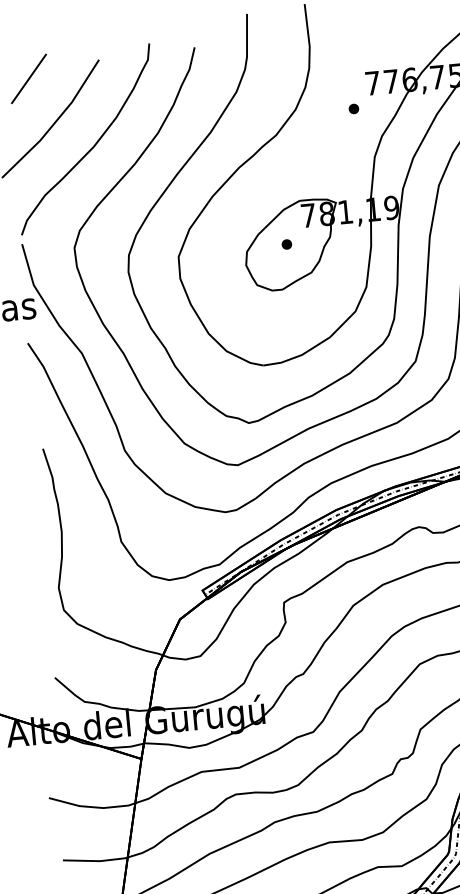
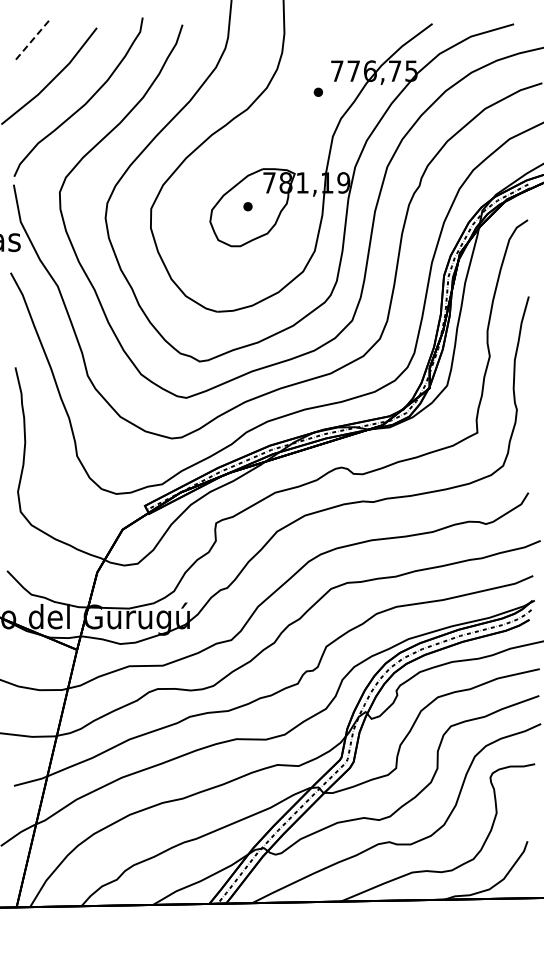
line: (28, 78) -> (33, 38), solid -> dashed

